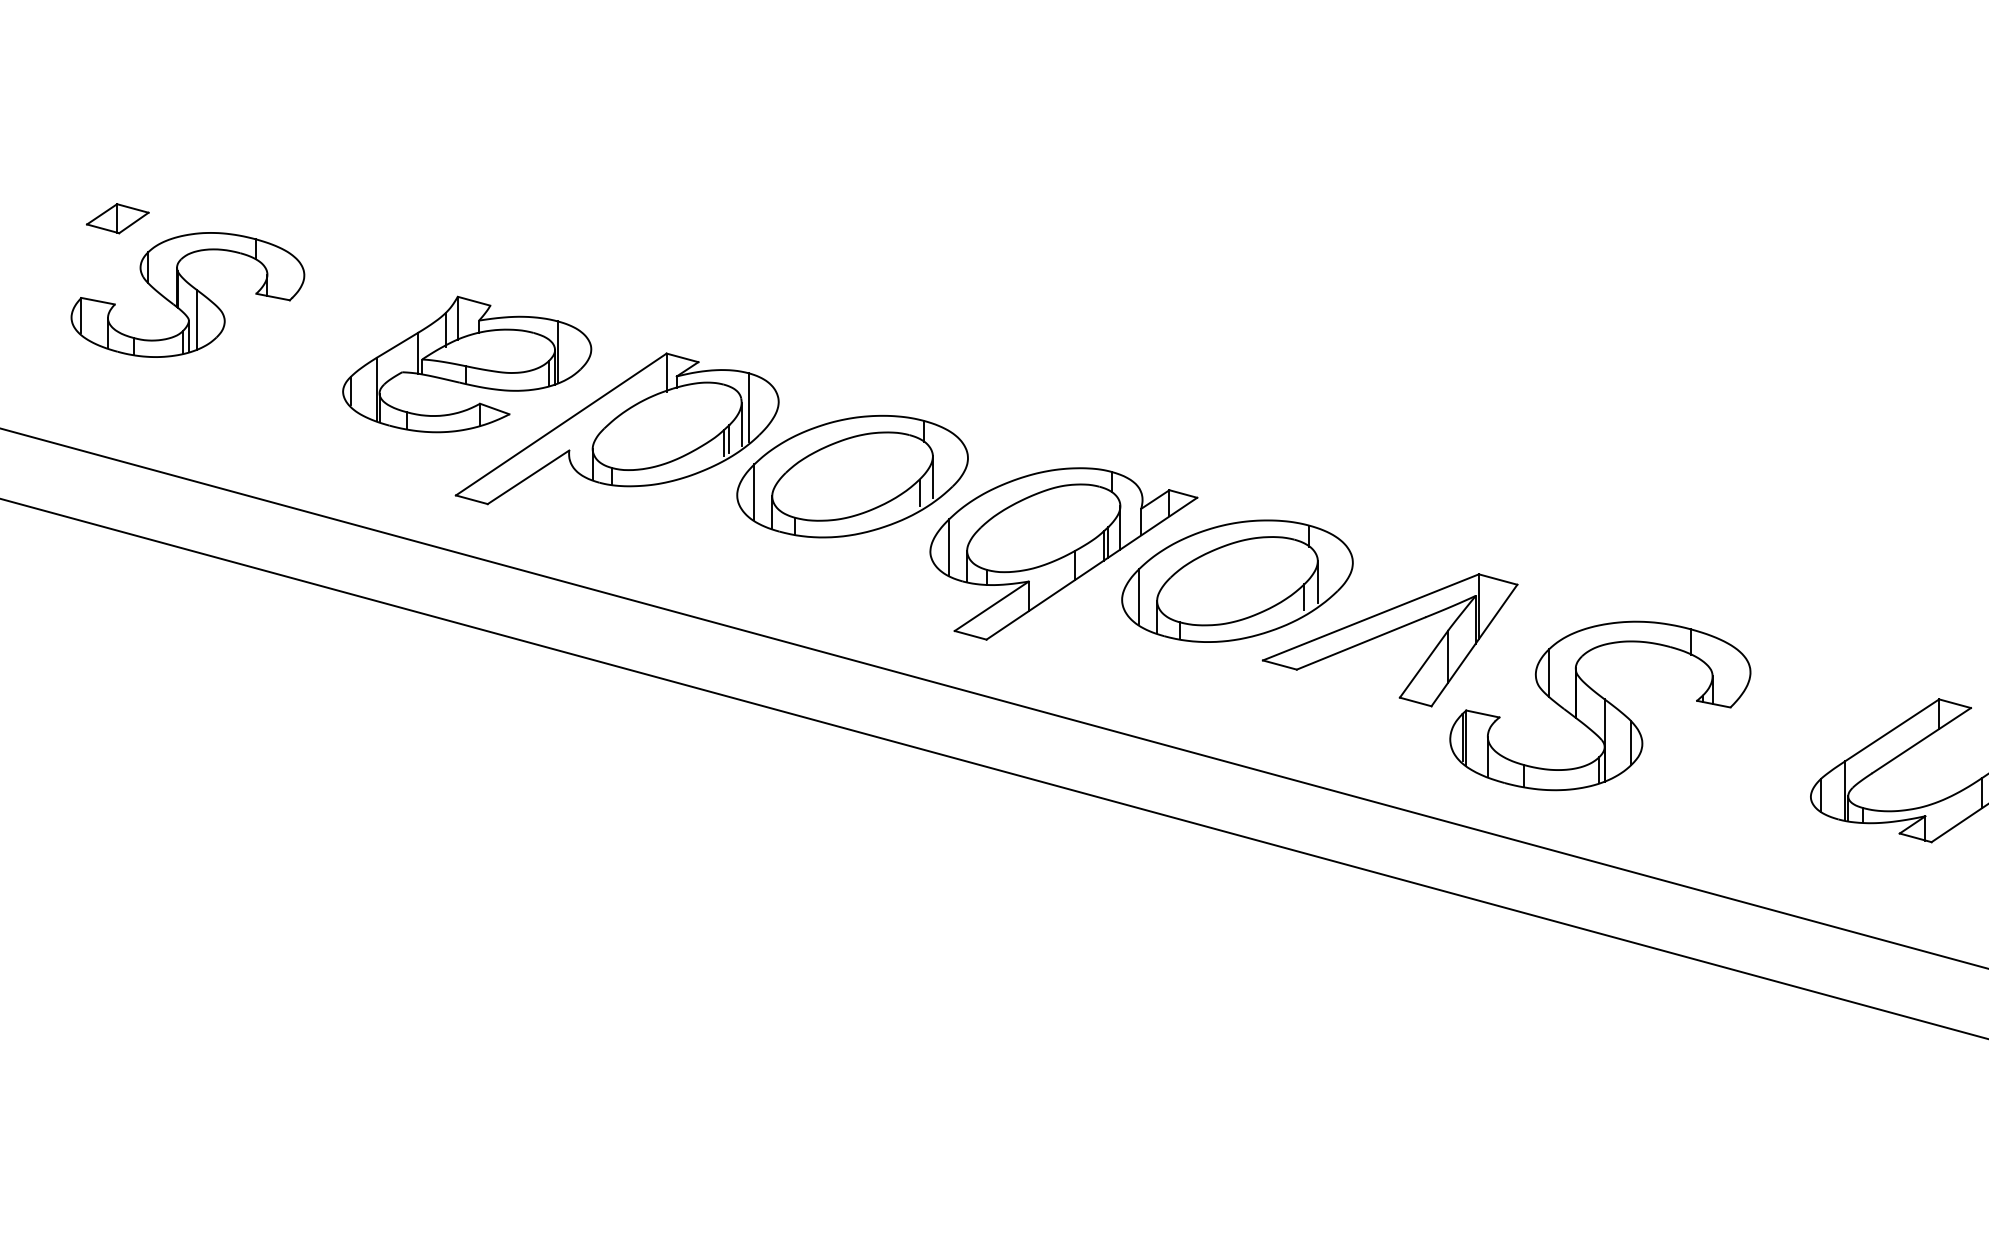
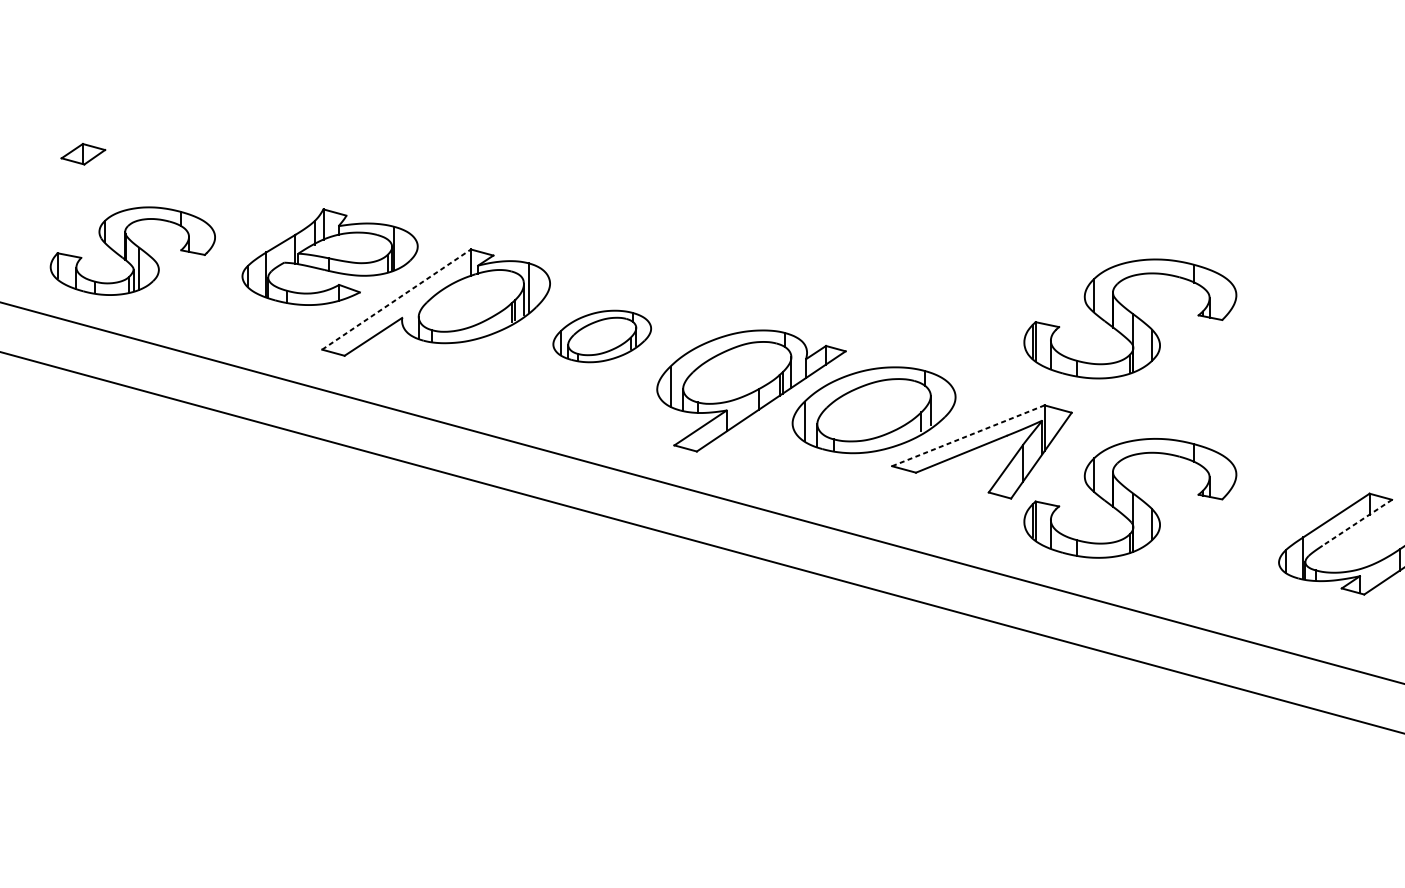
part: (187, 294) -> (132, 250), moved
line: (561, 424) -> (396, 299), solid -> dashed
part: (1600, 451) -> (1130, 318), added
part: (852, 476) -> (602, 336), size x0.6
line: (1371, 617) -> (968, 435), solid -> dashed
line: (1921, 740) -> (1357, 522), solid -> dashed

